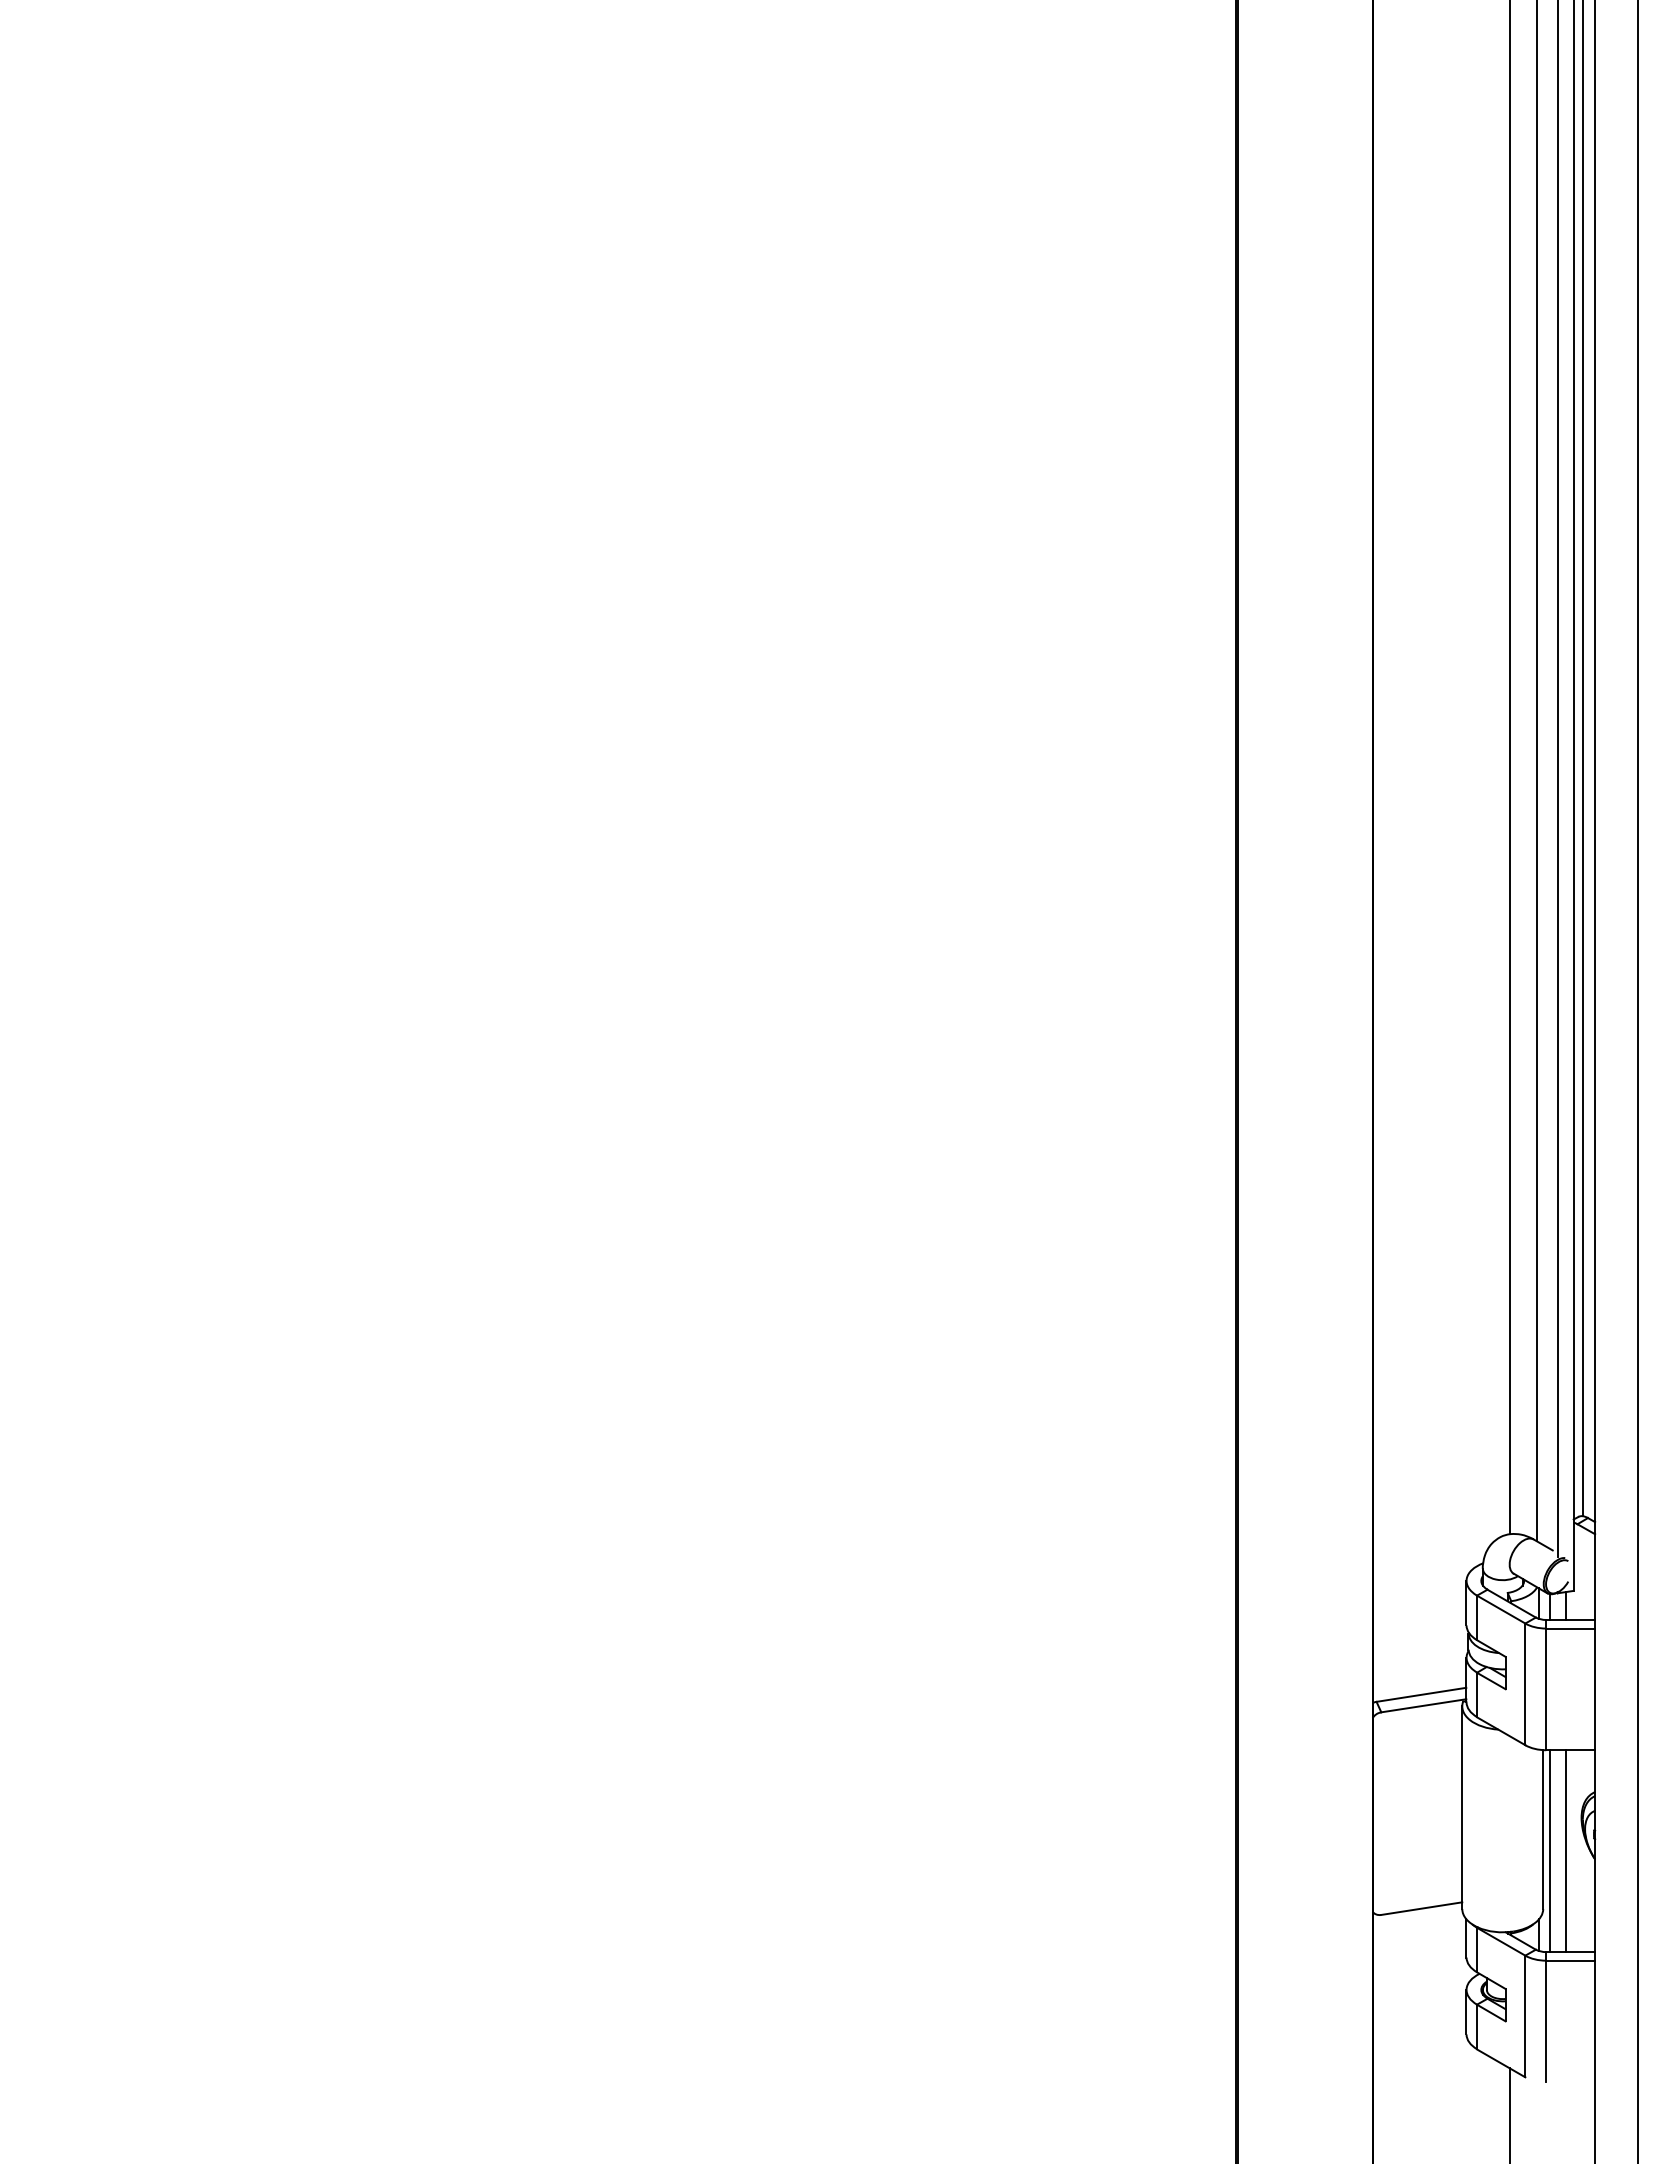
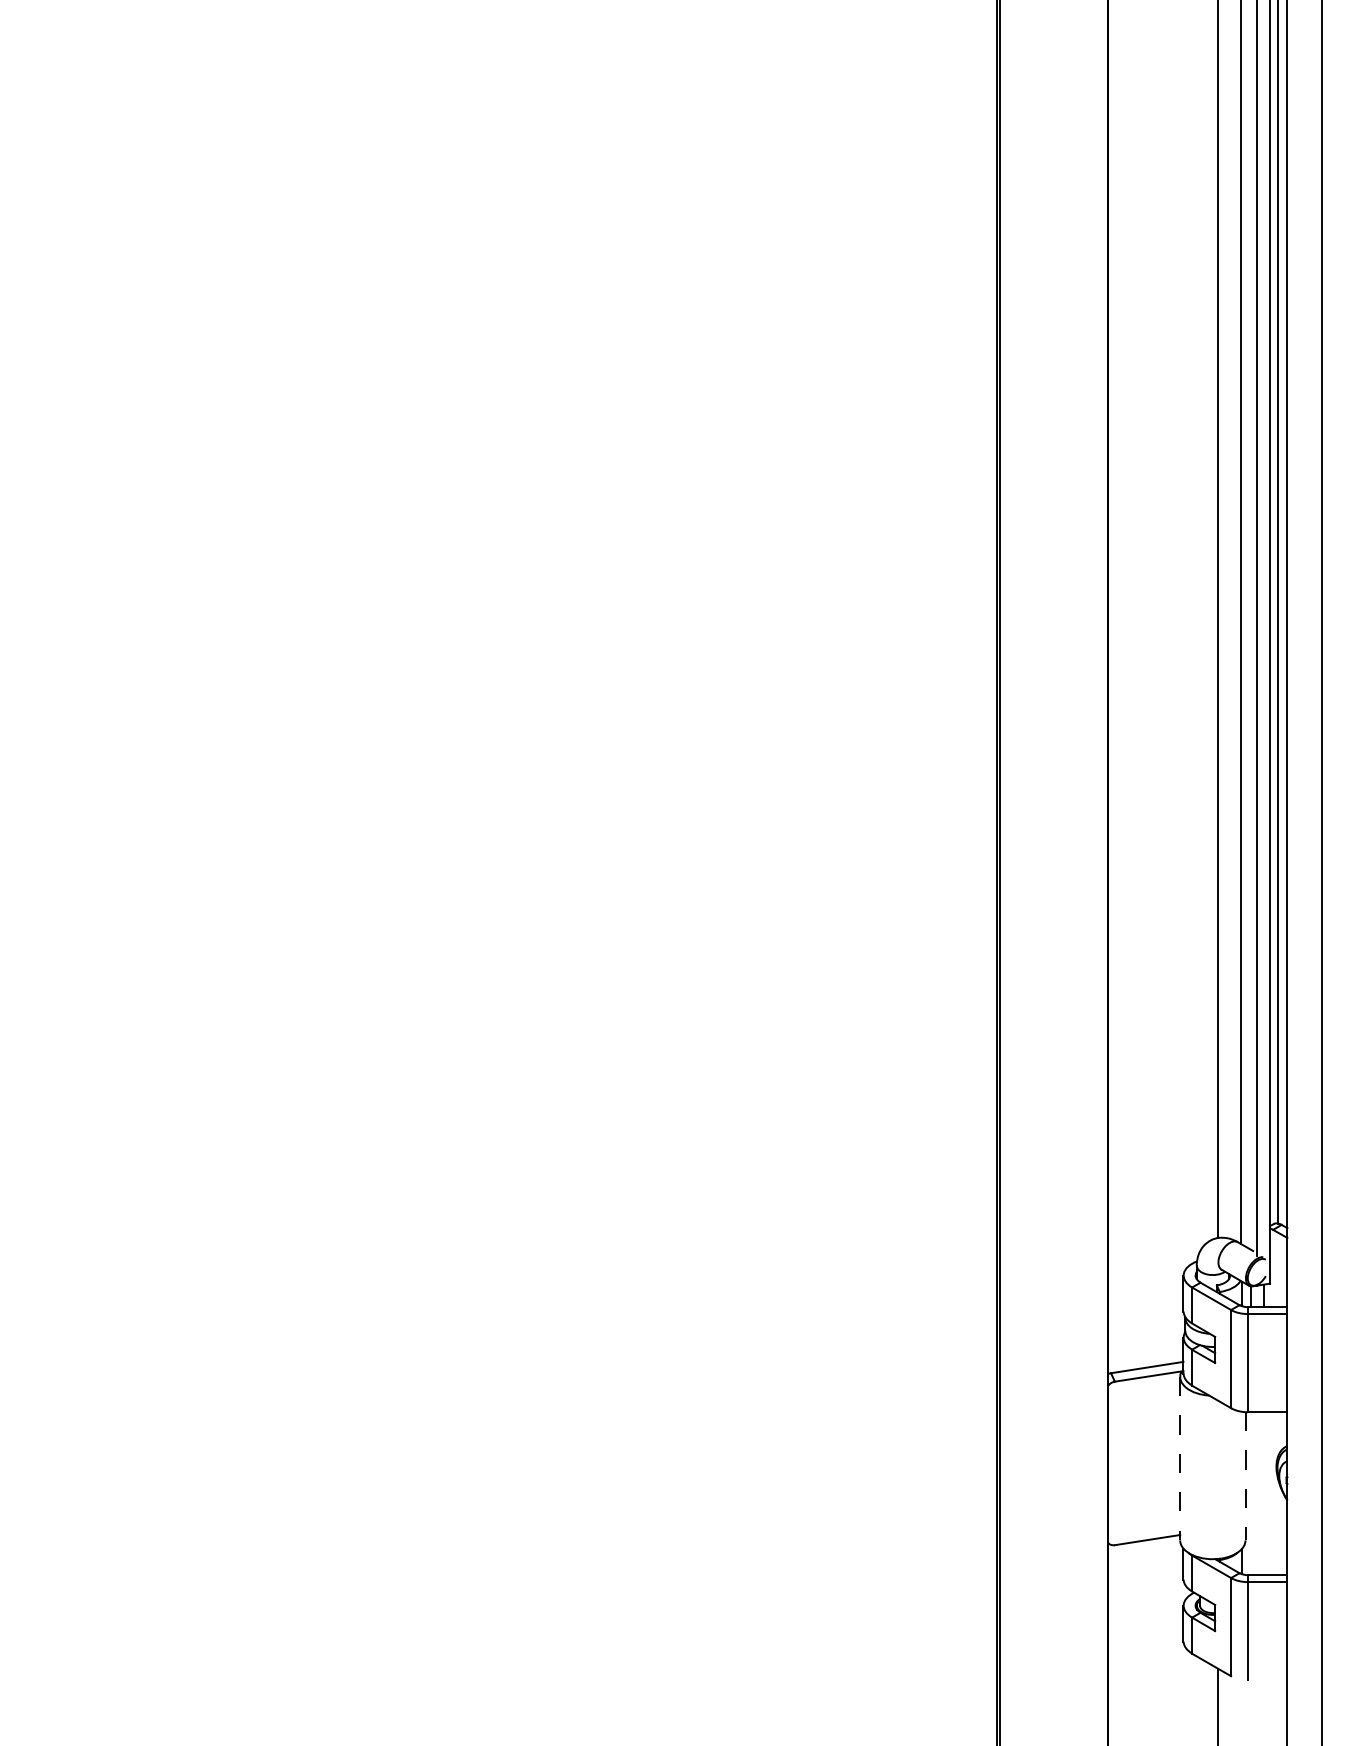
line: (1462, 1808) -> (1180, 1459), solid -> dashed
line: (1543, 1829) -> (1245, 1476), solid -> dashed
line: (1550, 1851) -> (1251, 1493), removed
line: (1566, 1851) -> (1264, 1493), removed

